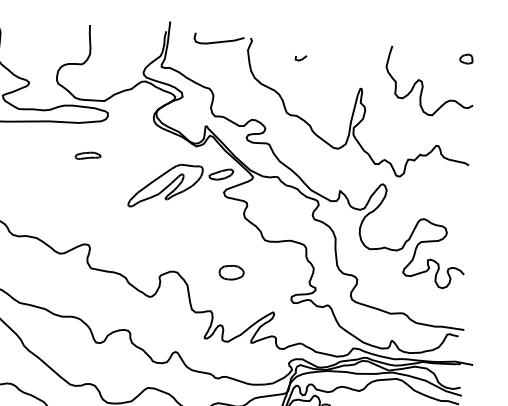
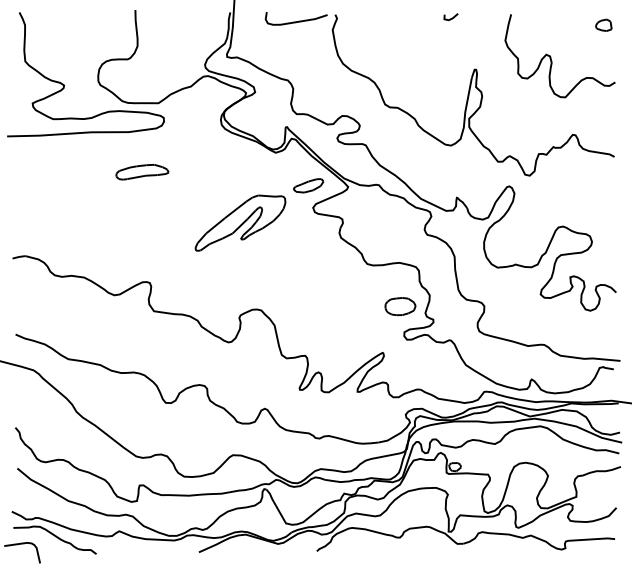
line: (300, 59) -> (450, 18), moved
part: (88, 156) -> (142, 172), size x1.67
part: (165, 185) -> (240, 222), moved
part: (231, 272) -> (400, 306), moved

